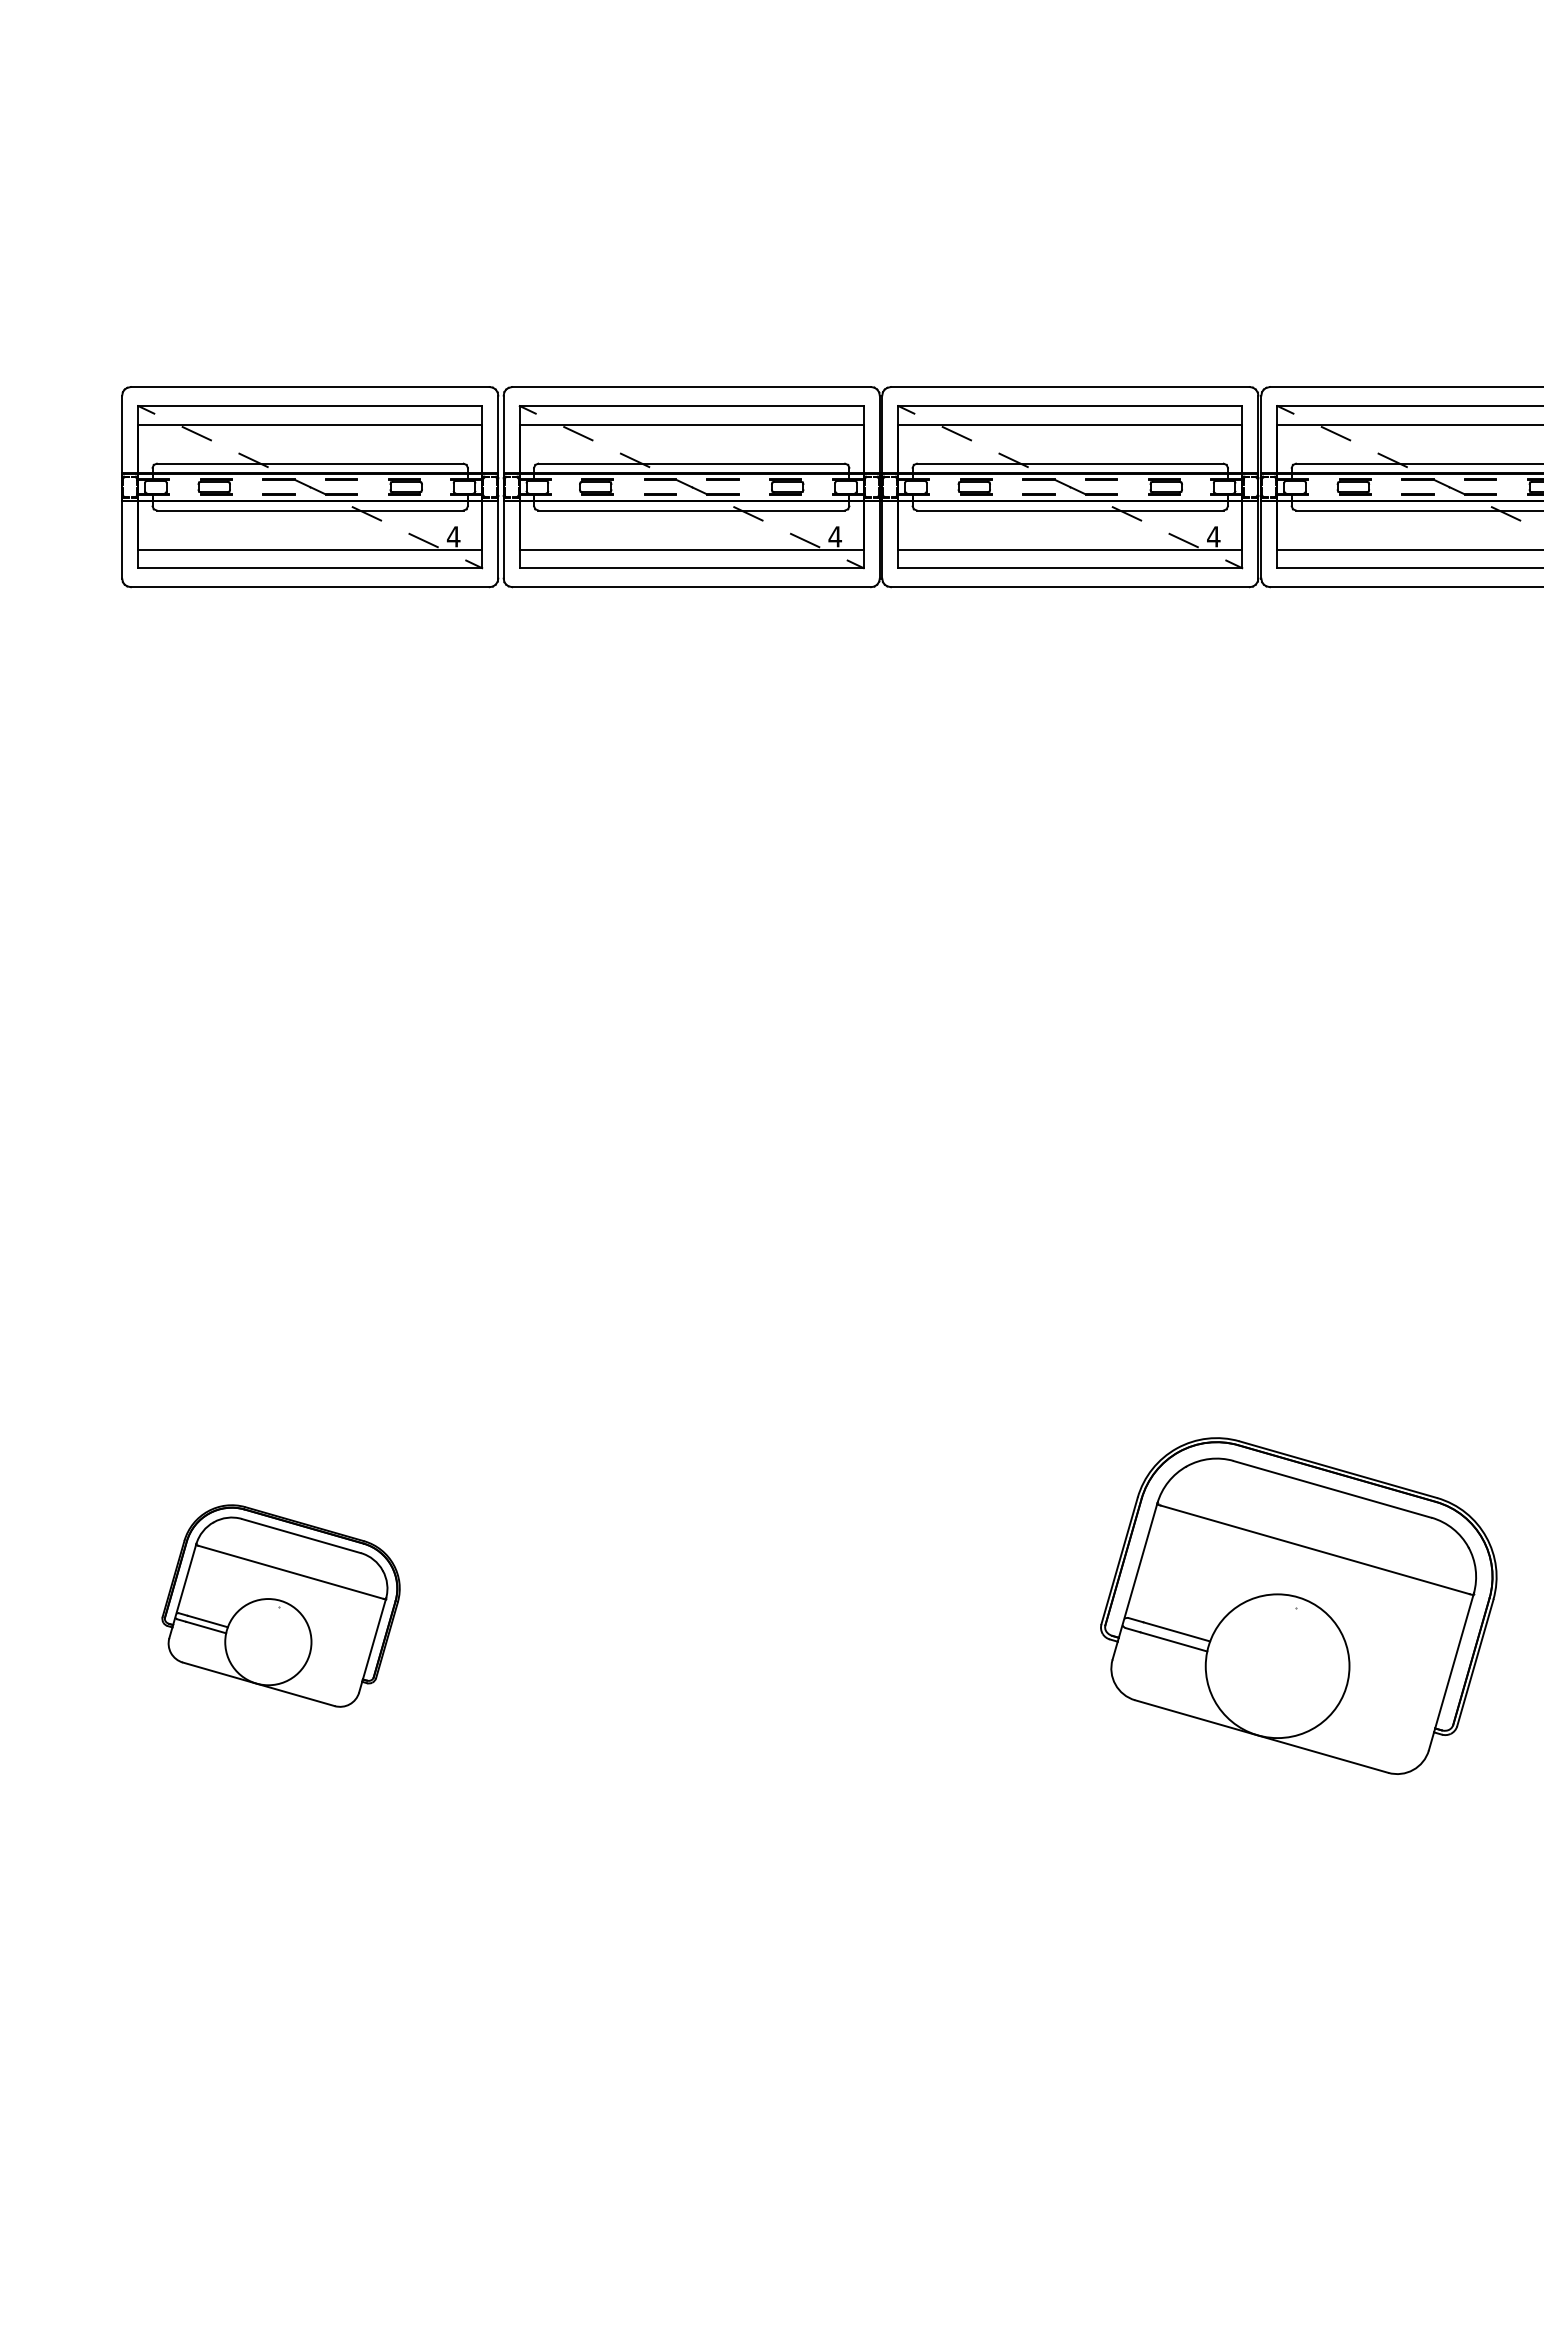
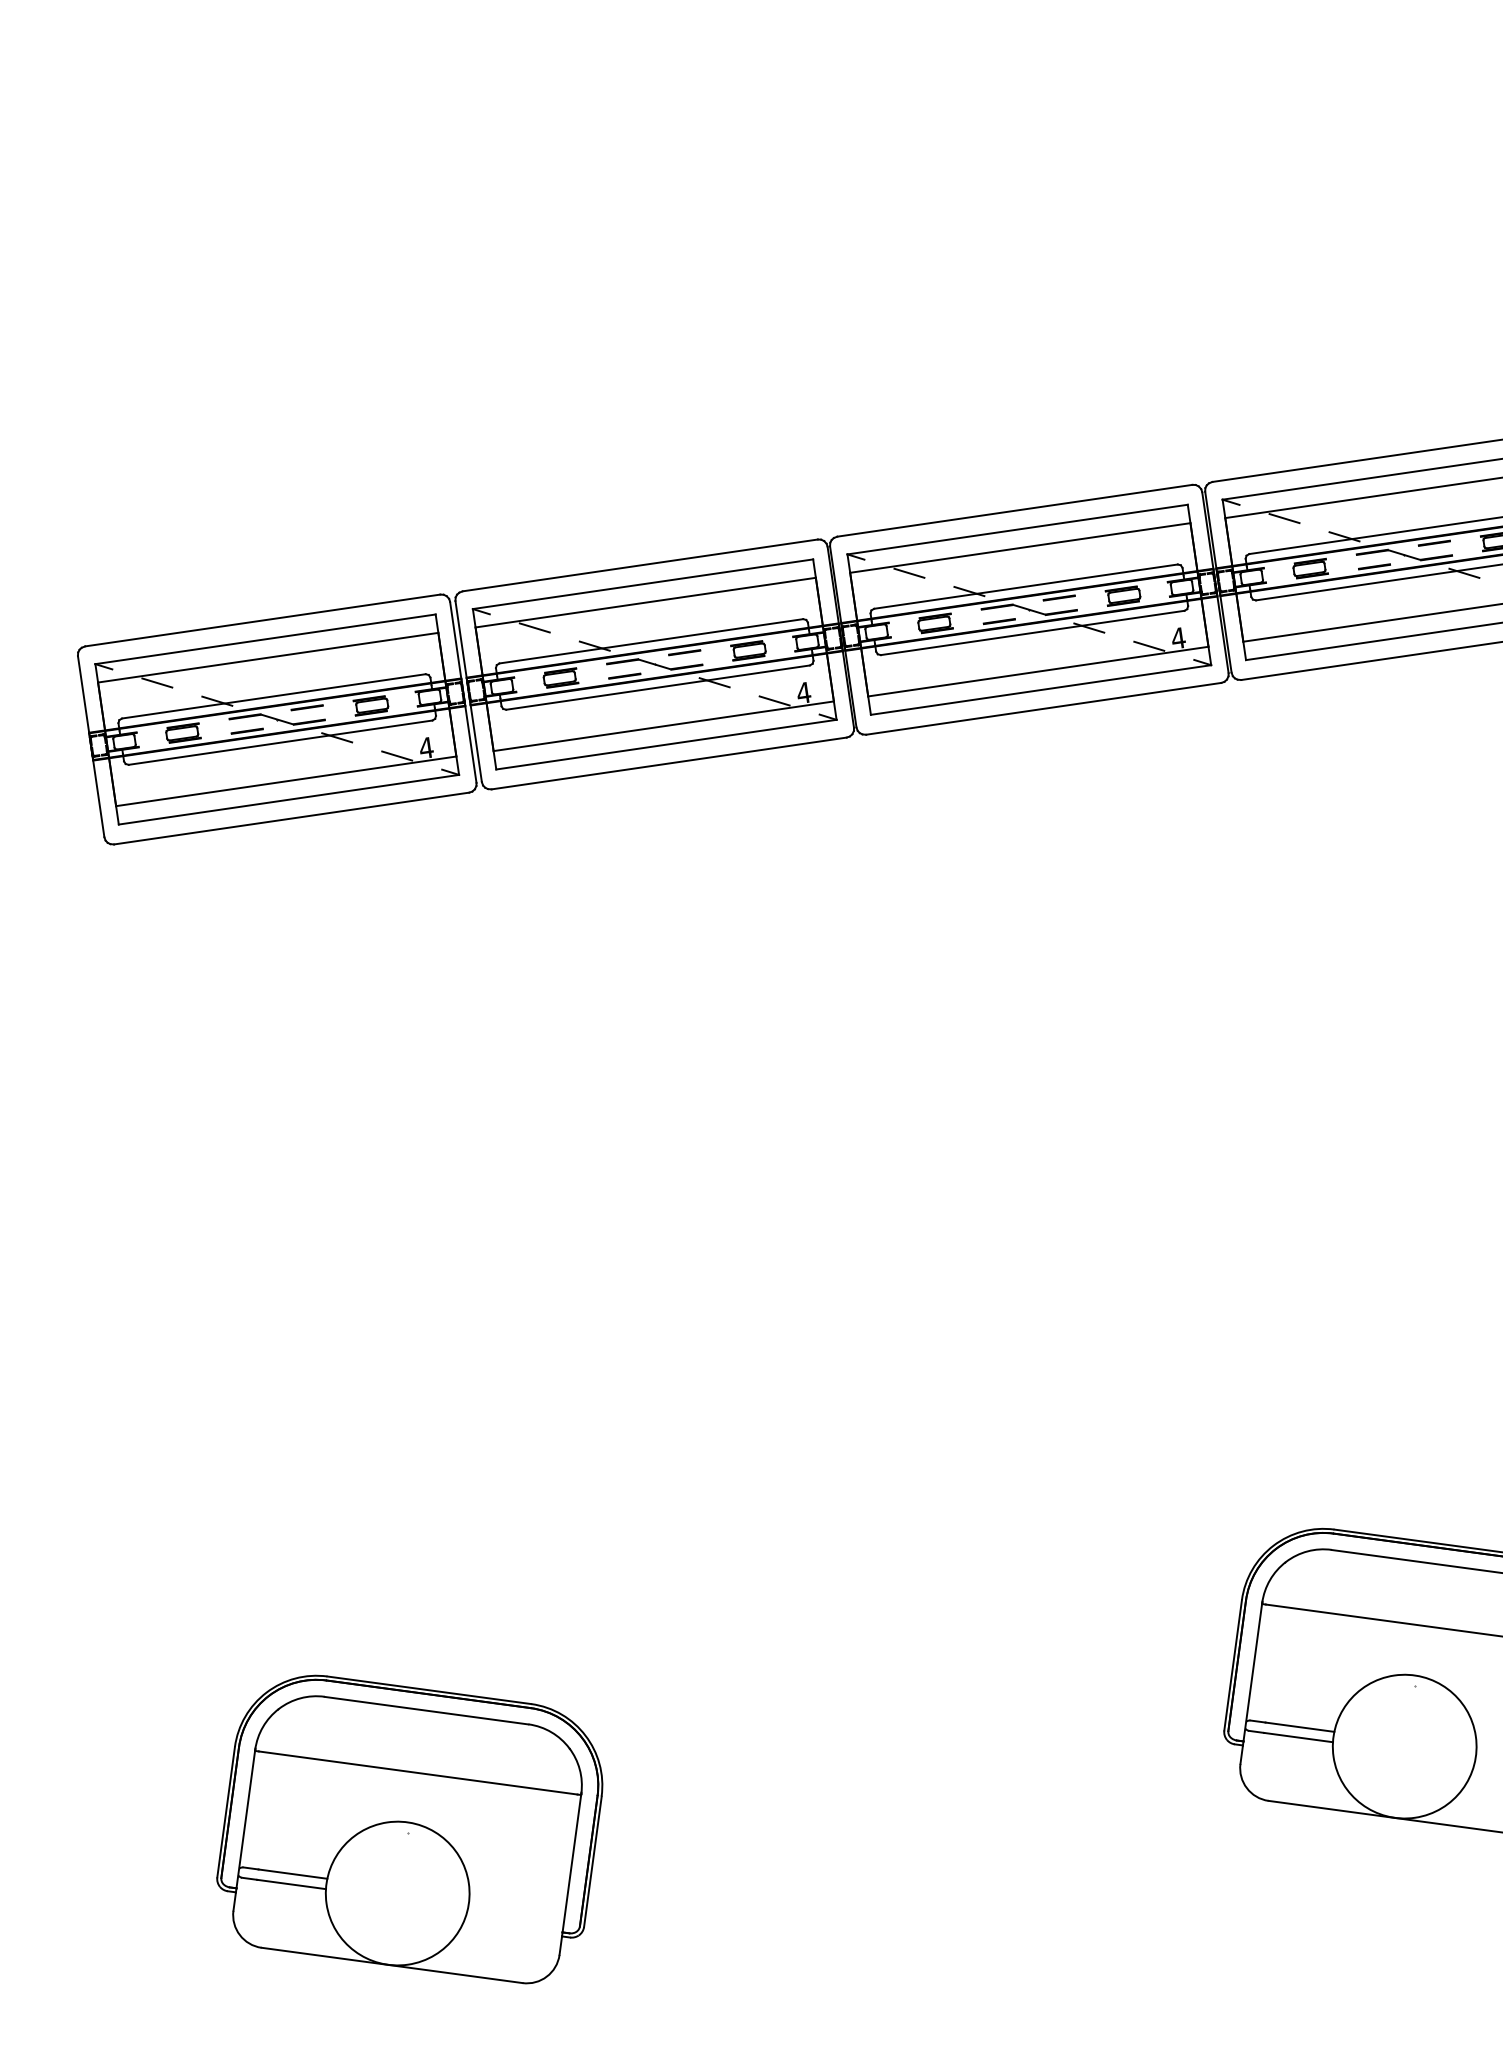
part: (280, 1605) -> (409, 1830), size x1.67

